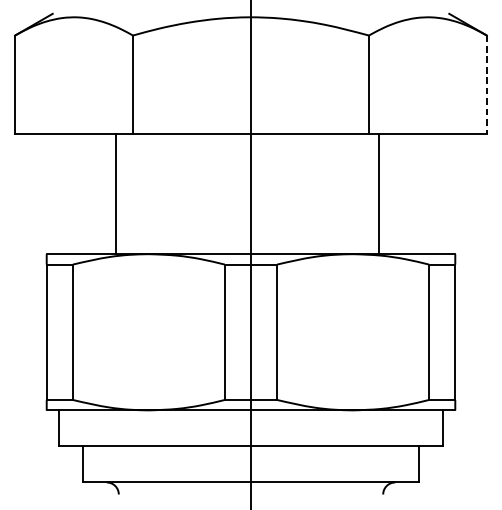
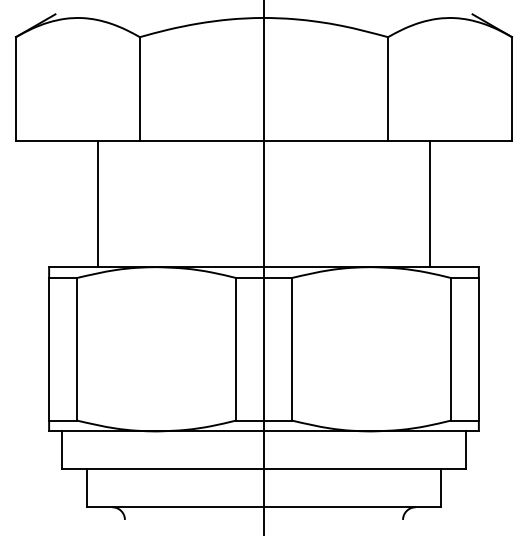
line: (487, 84) -> (512, 88), dashed -> solid
line: (115, 193) -> (97, 203), moved
line: (378, 193) -> (430, 203), moved

